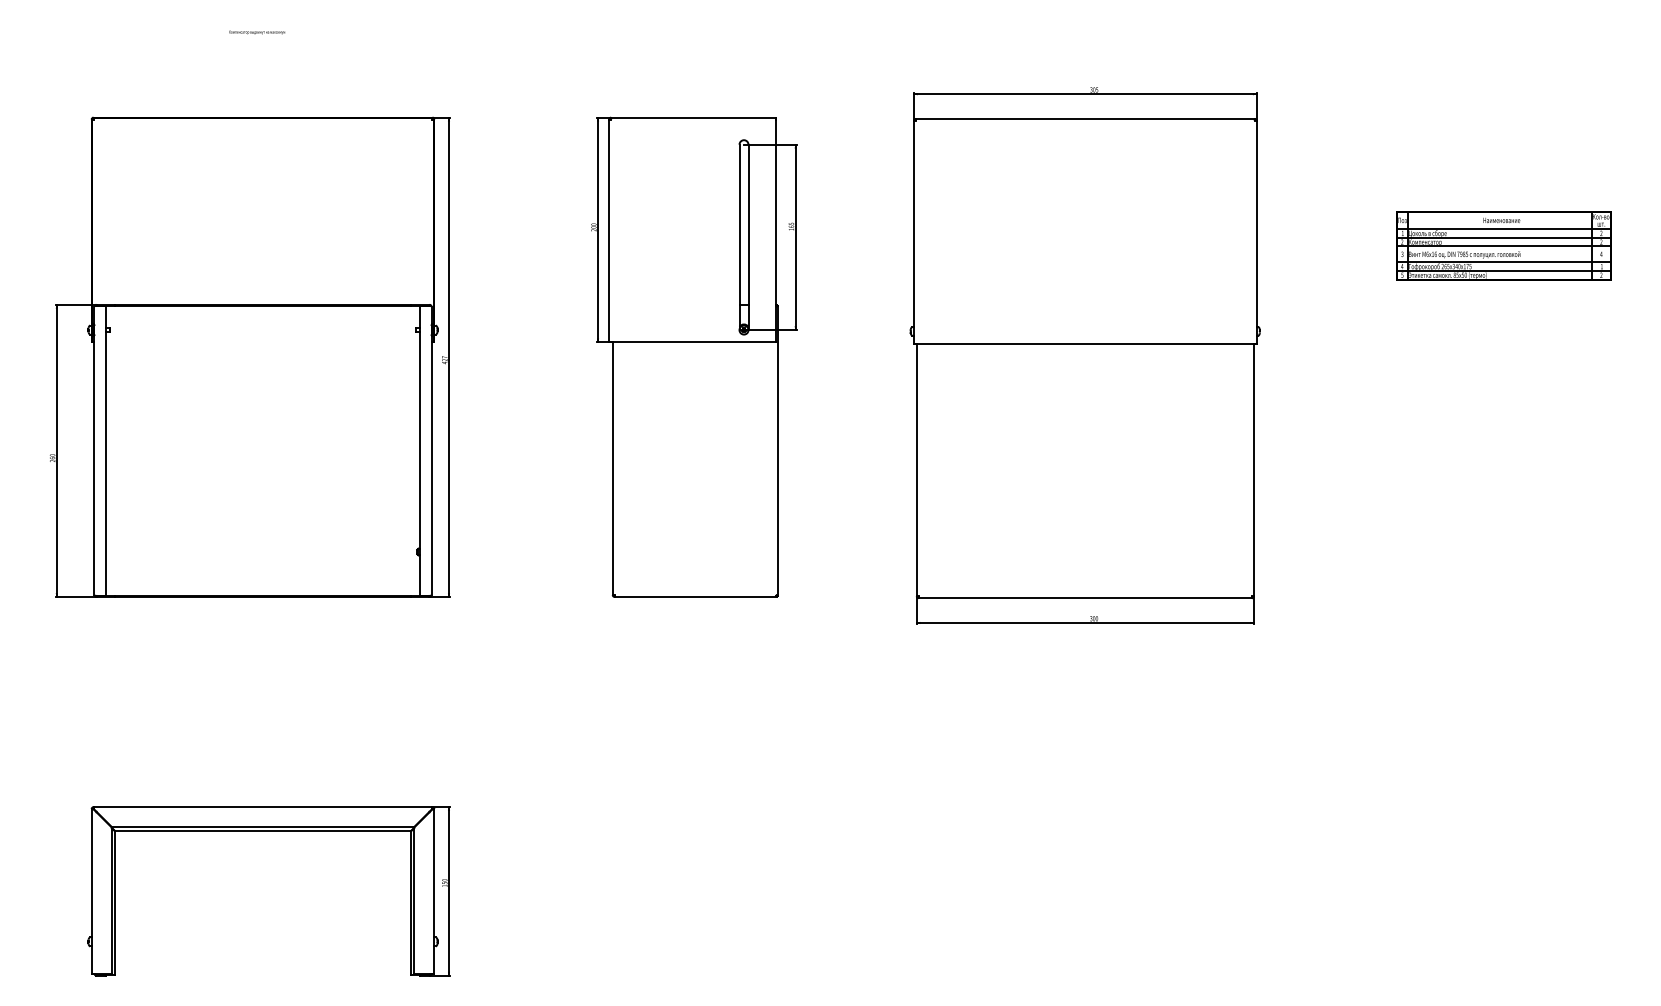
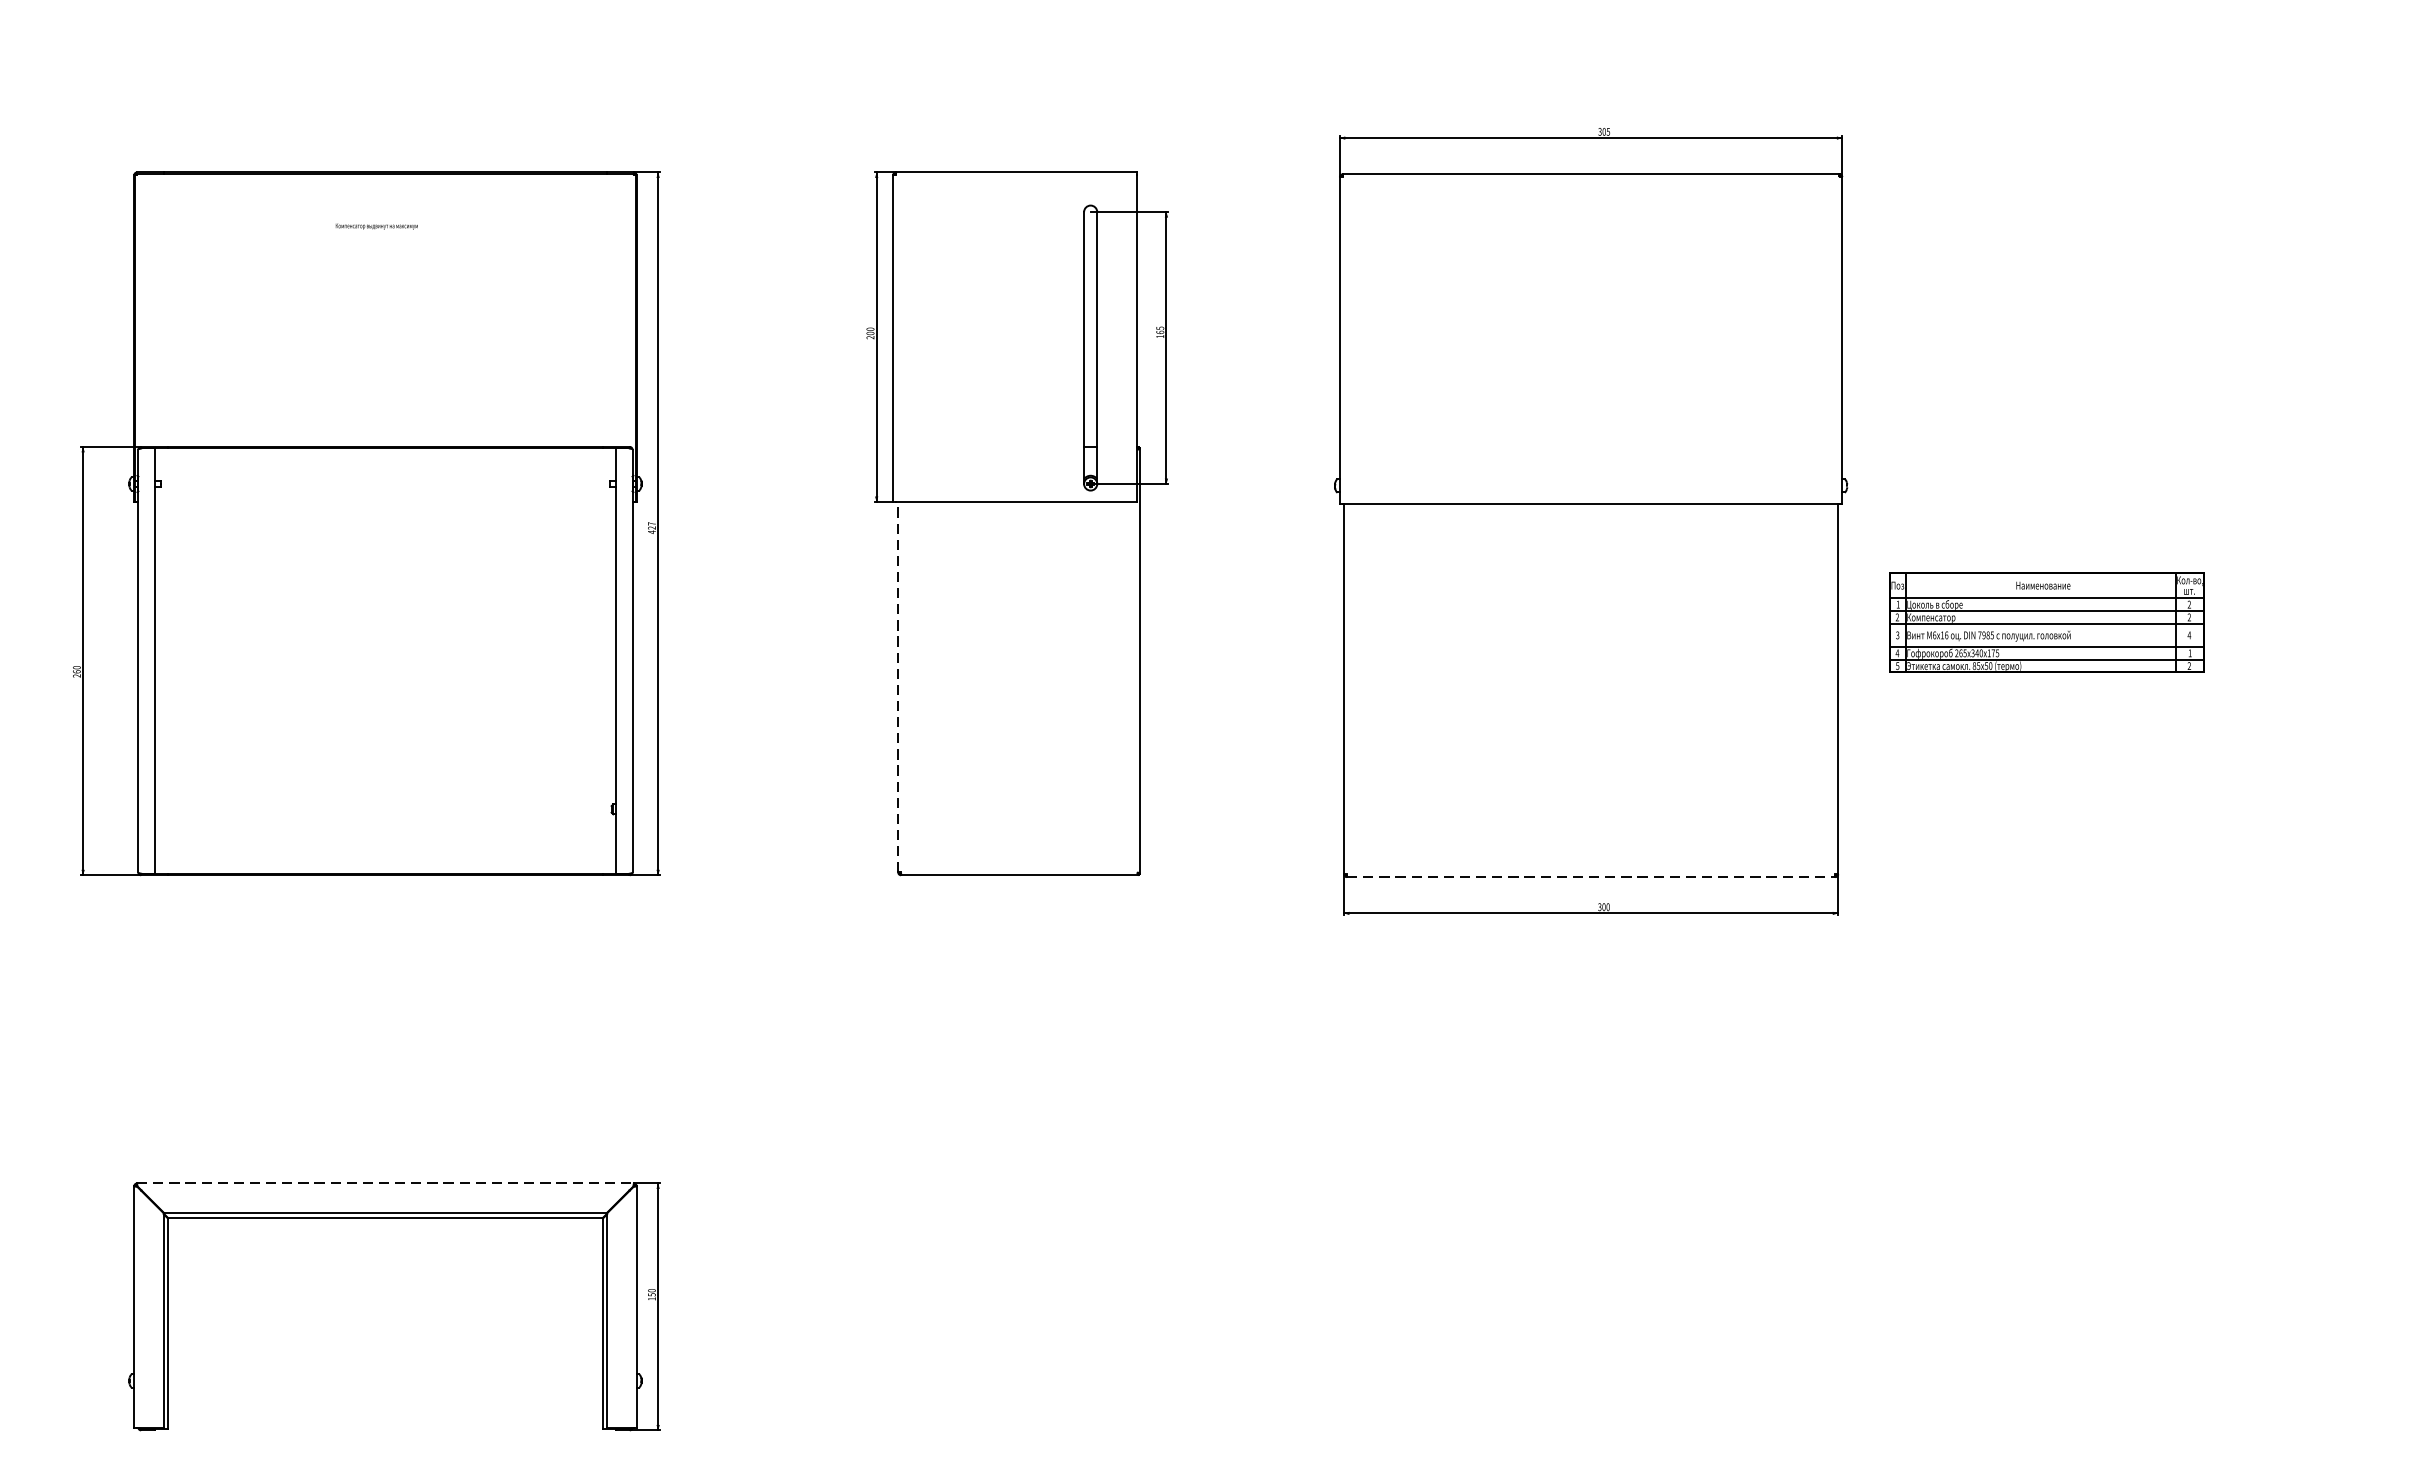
text: (257, 32) -> (377, 226), moved
part: (1503, 245) -> (2045, 622), moved
line: (612, 468) -> (897, 686), solid -> dashed
line: (1085, 598) -> (1591, 877), solid -> dashed
line: (263, 807) -> (386, 1183), solid -> dashed

